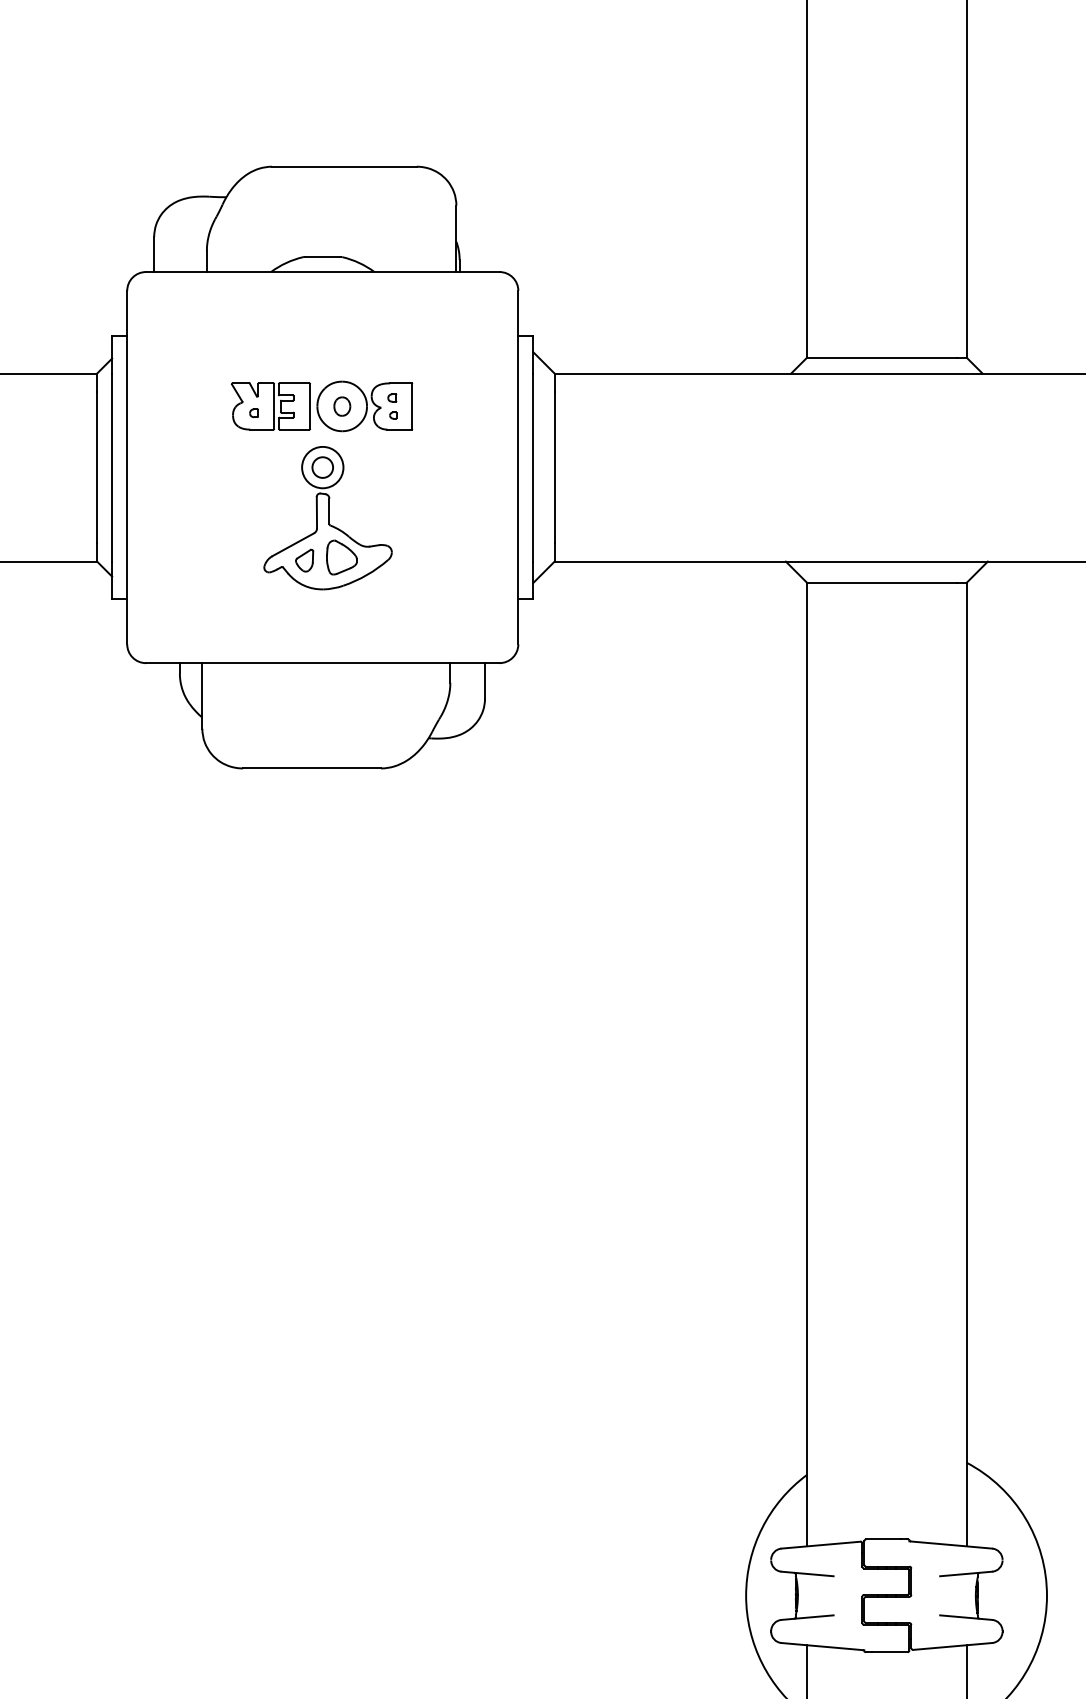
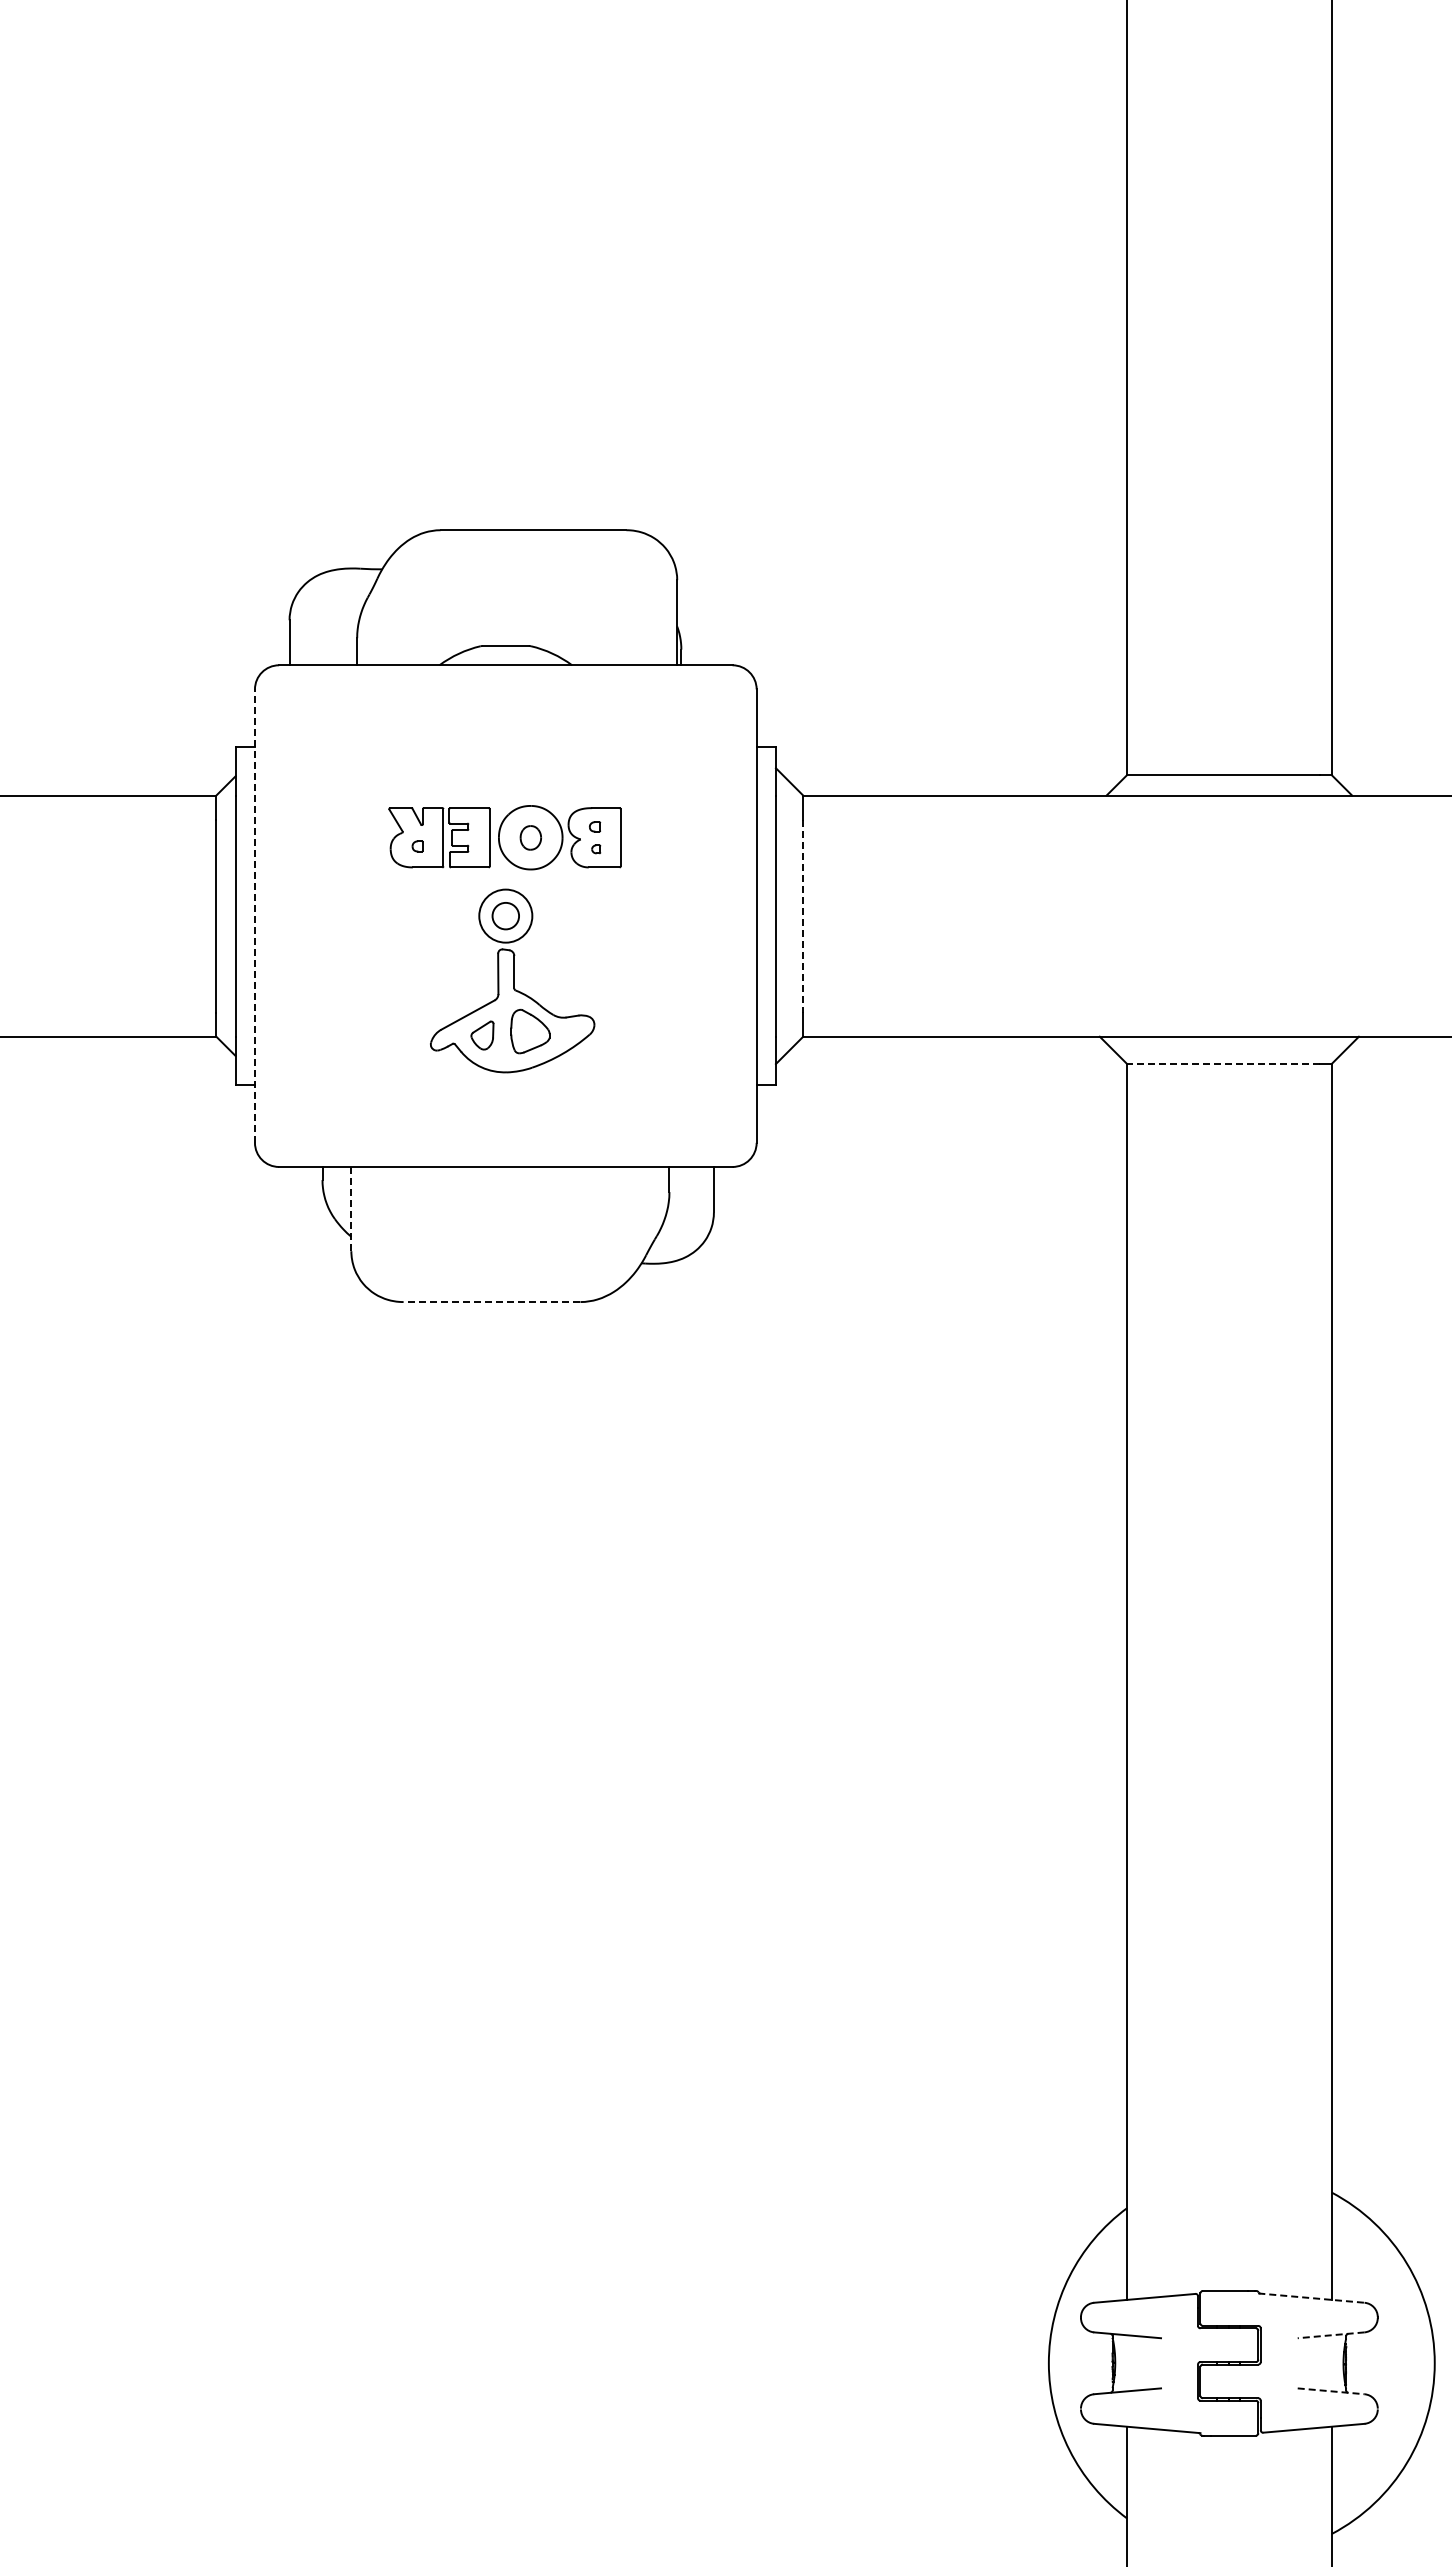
line: (126, 467) -> (254, 916), solid -> dashed
line: (554, 467) -> (803, 916), solid -> dashed
line: (882, 583) -> (1223, 1064), solid -> dashed
line: (202, 696) -> (351, 1209), solid -> dashed
line: (311, 768) -> (491, 1302), solid -> dashed
line: (950, 1545) -> (1311, 2298), solid -> dashed
line: (966, 1574) -> (1331, 2335), solid -> dashed
line: (966, 1617) -> (1331, 2391), solid -> dashed

